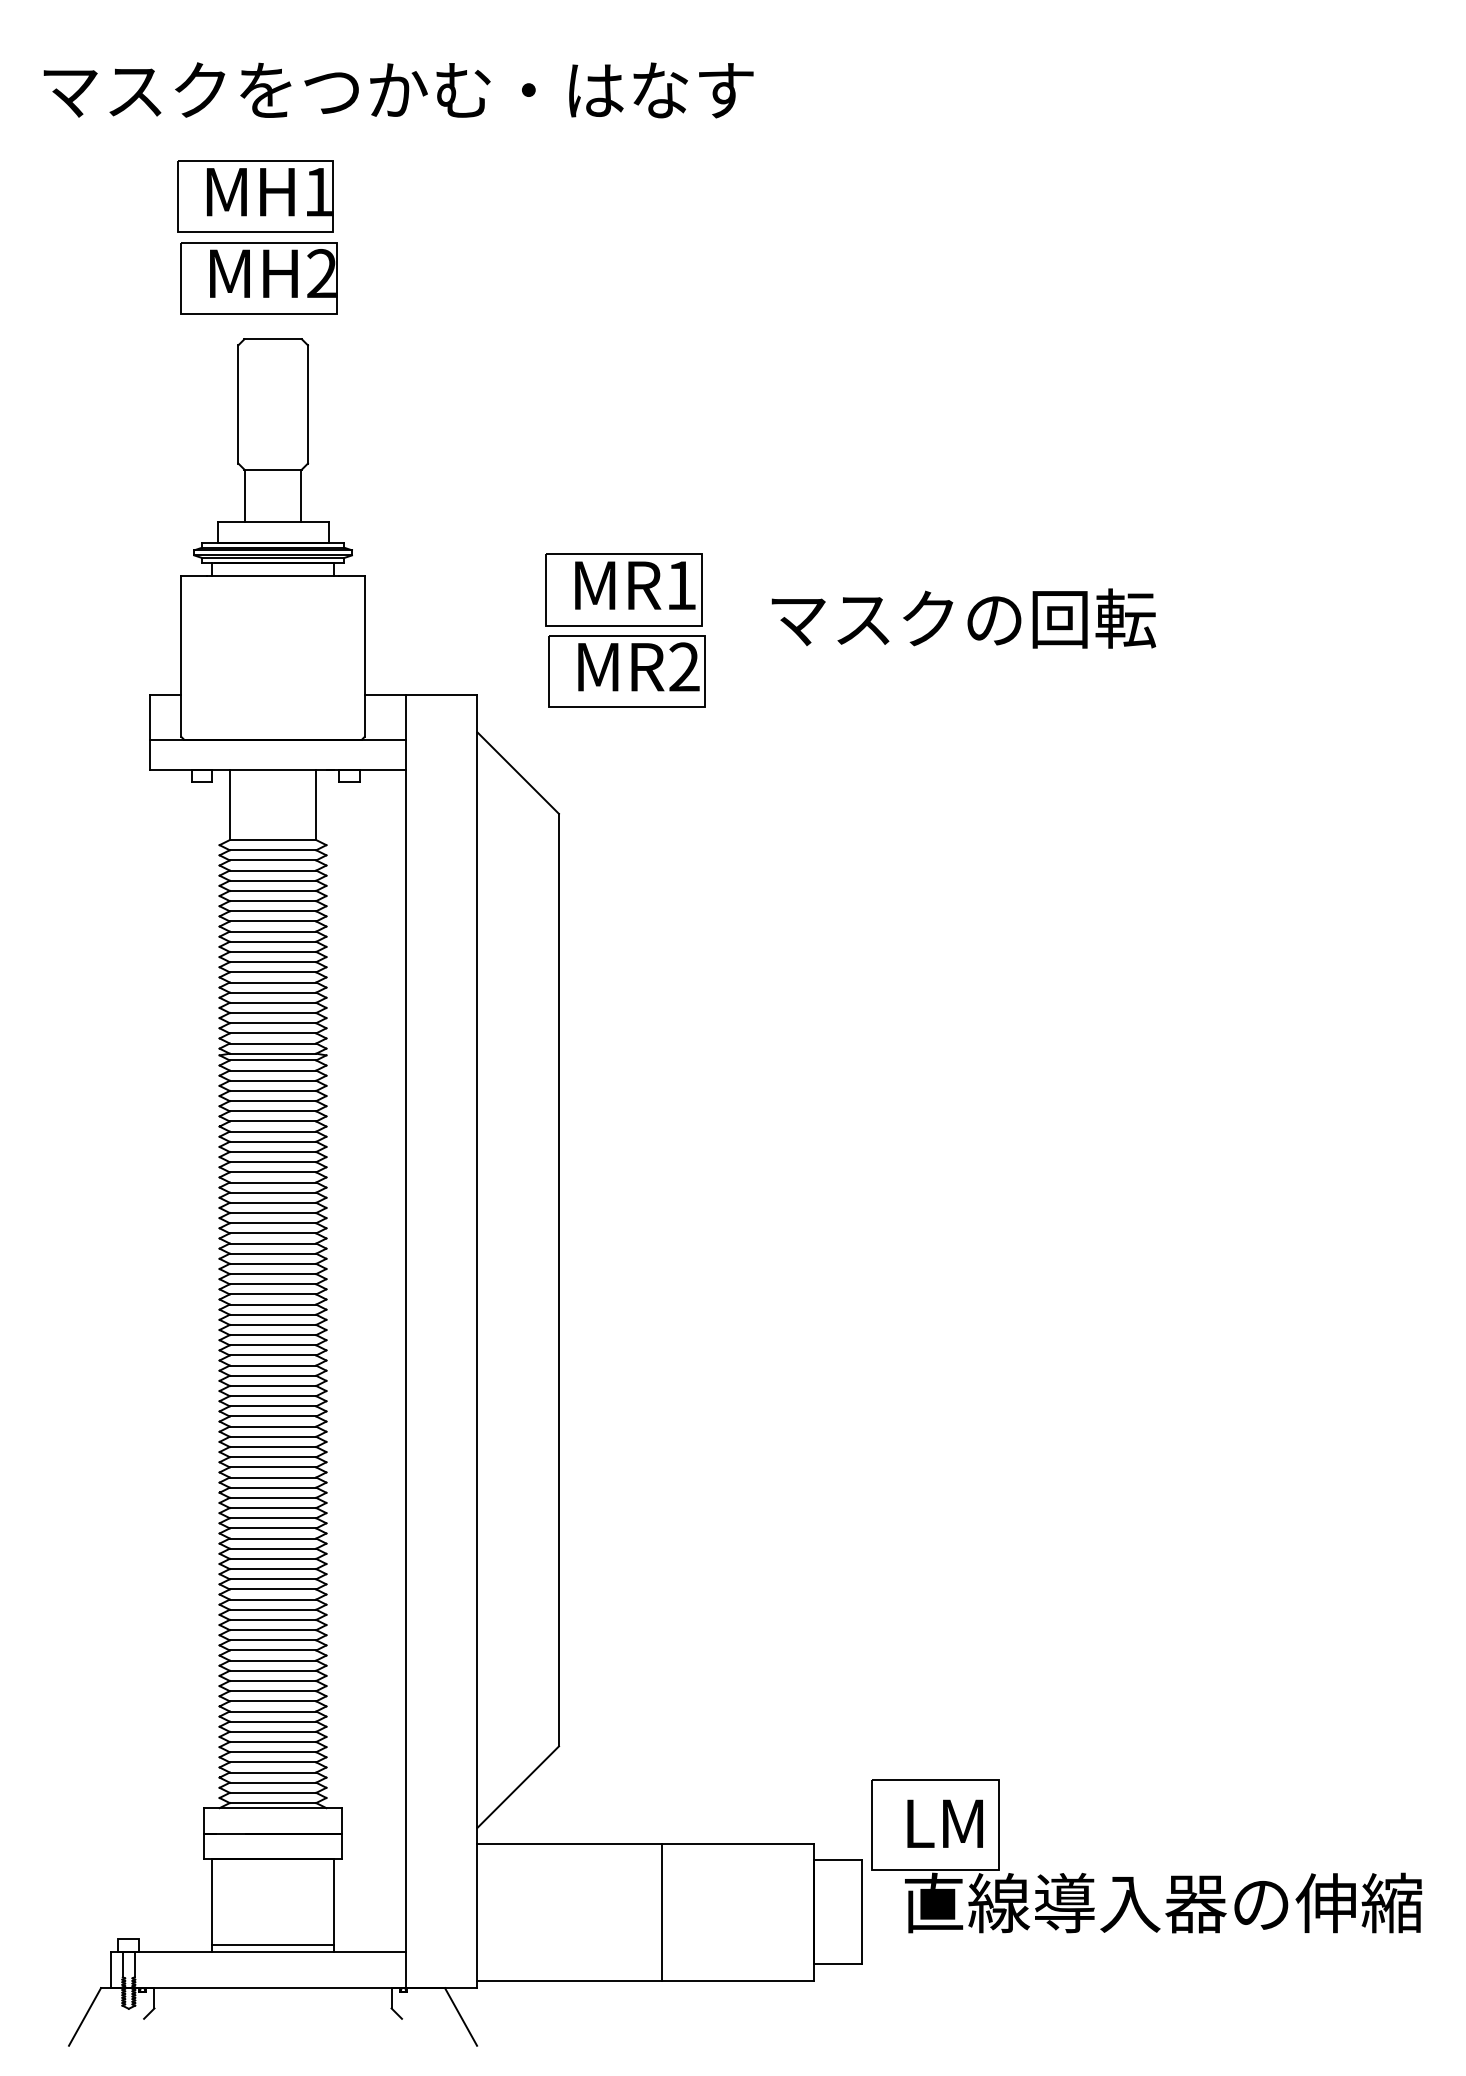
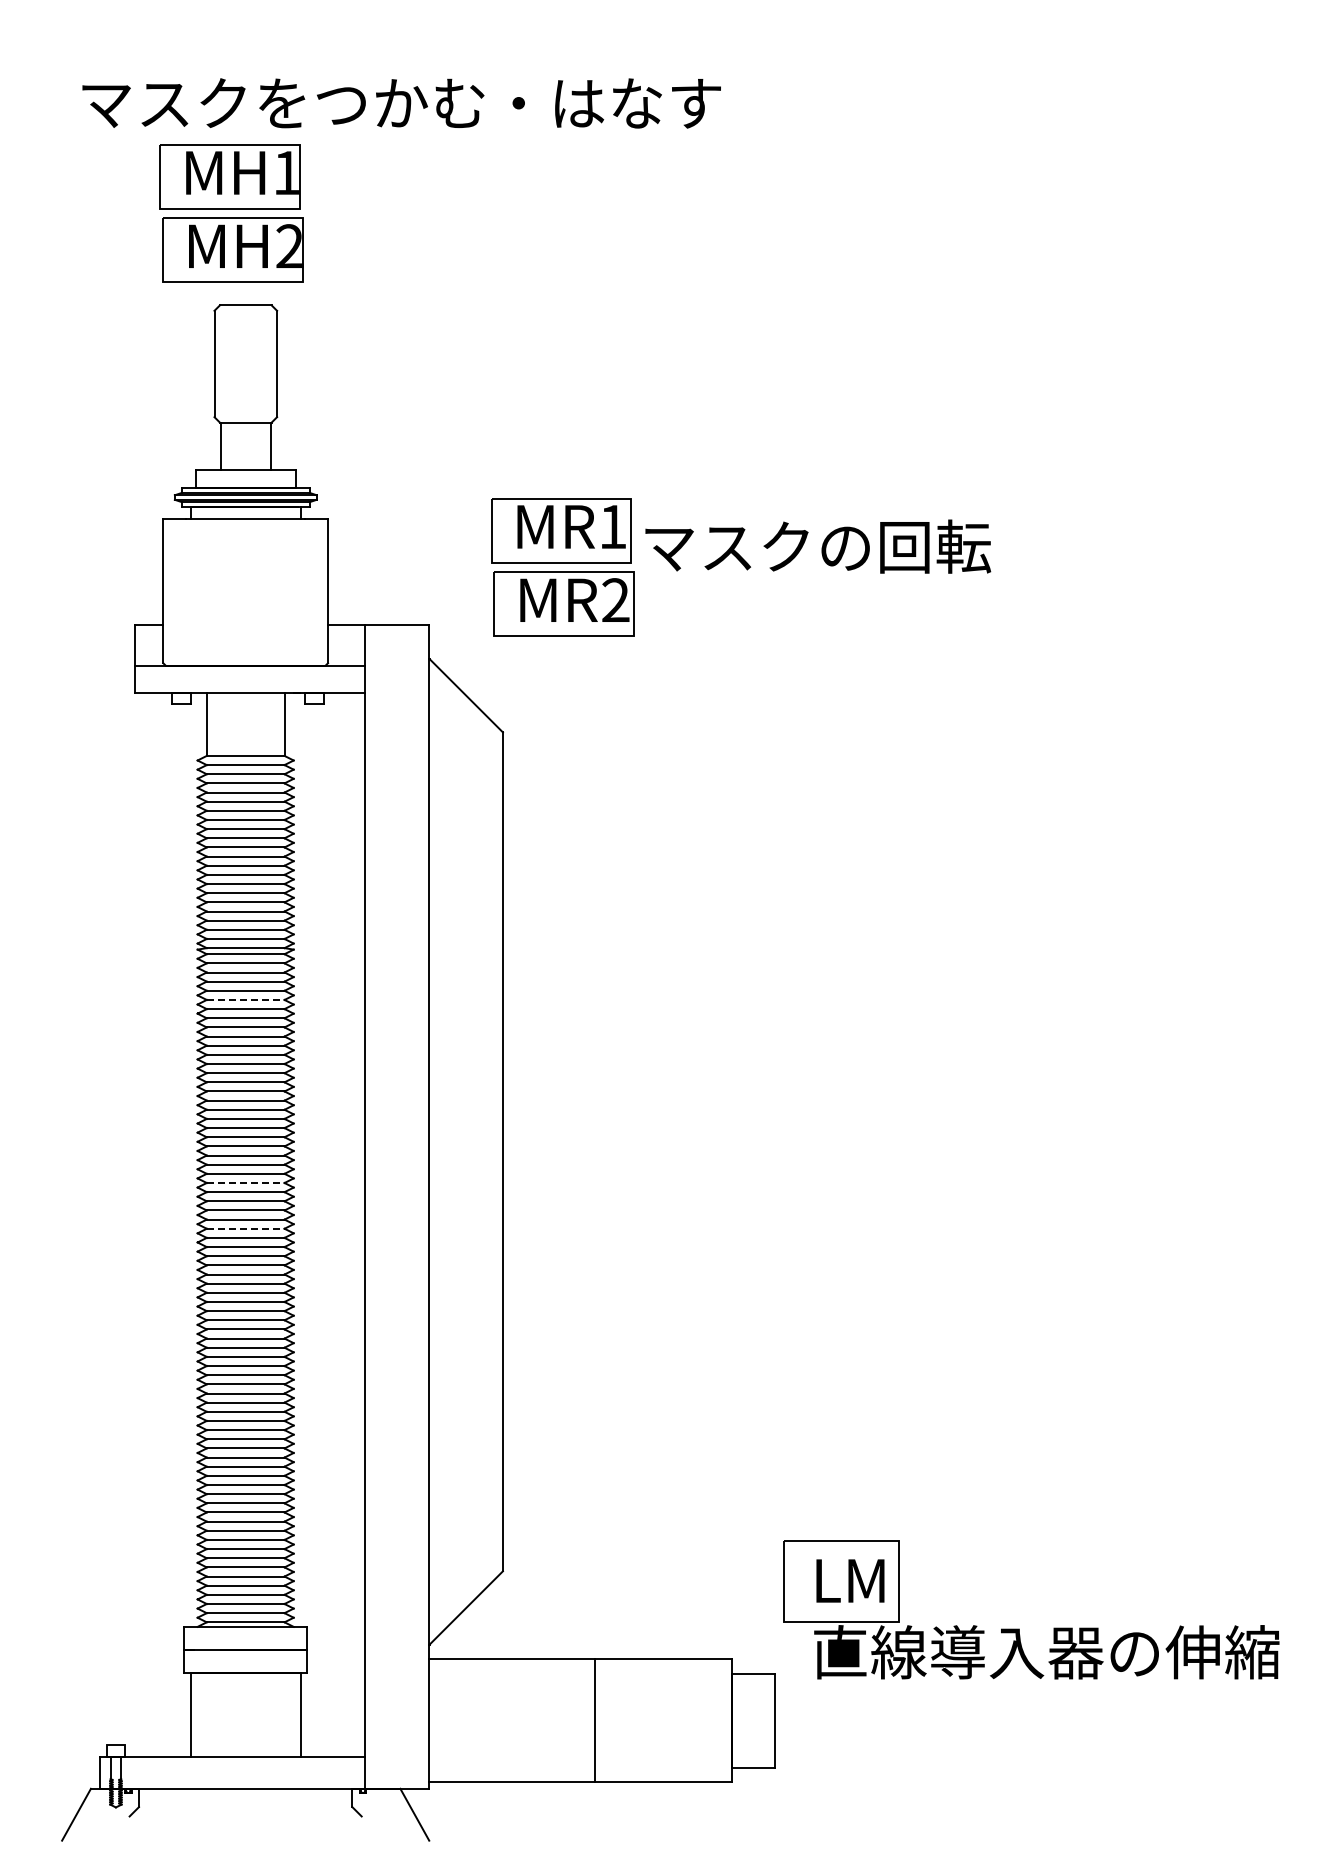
text: (398, 90) -> (401, 103), moved
text: (964, 618) -> (818, 546), moved
line: (272, 1110) -> (245, 999), solid -> dashed
line: (272, 1315) -> (245, 1183), solid -> dashed
line: (272, 1365) -> (245, 1228), solid -> dashed
part: (1133, 1876) -> (1019, 1628), moved
line: (272, 1945) -> (245, 1750), removed

